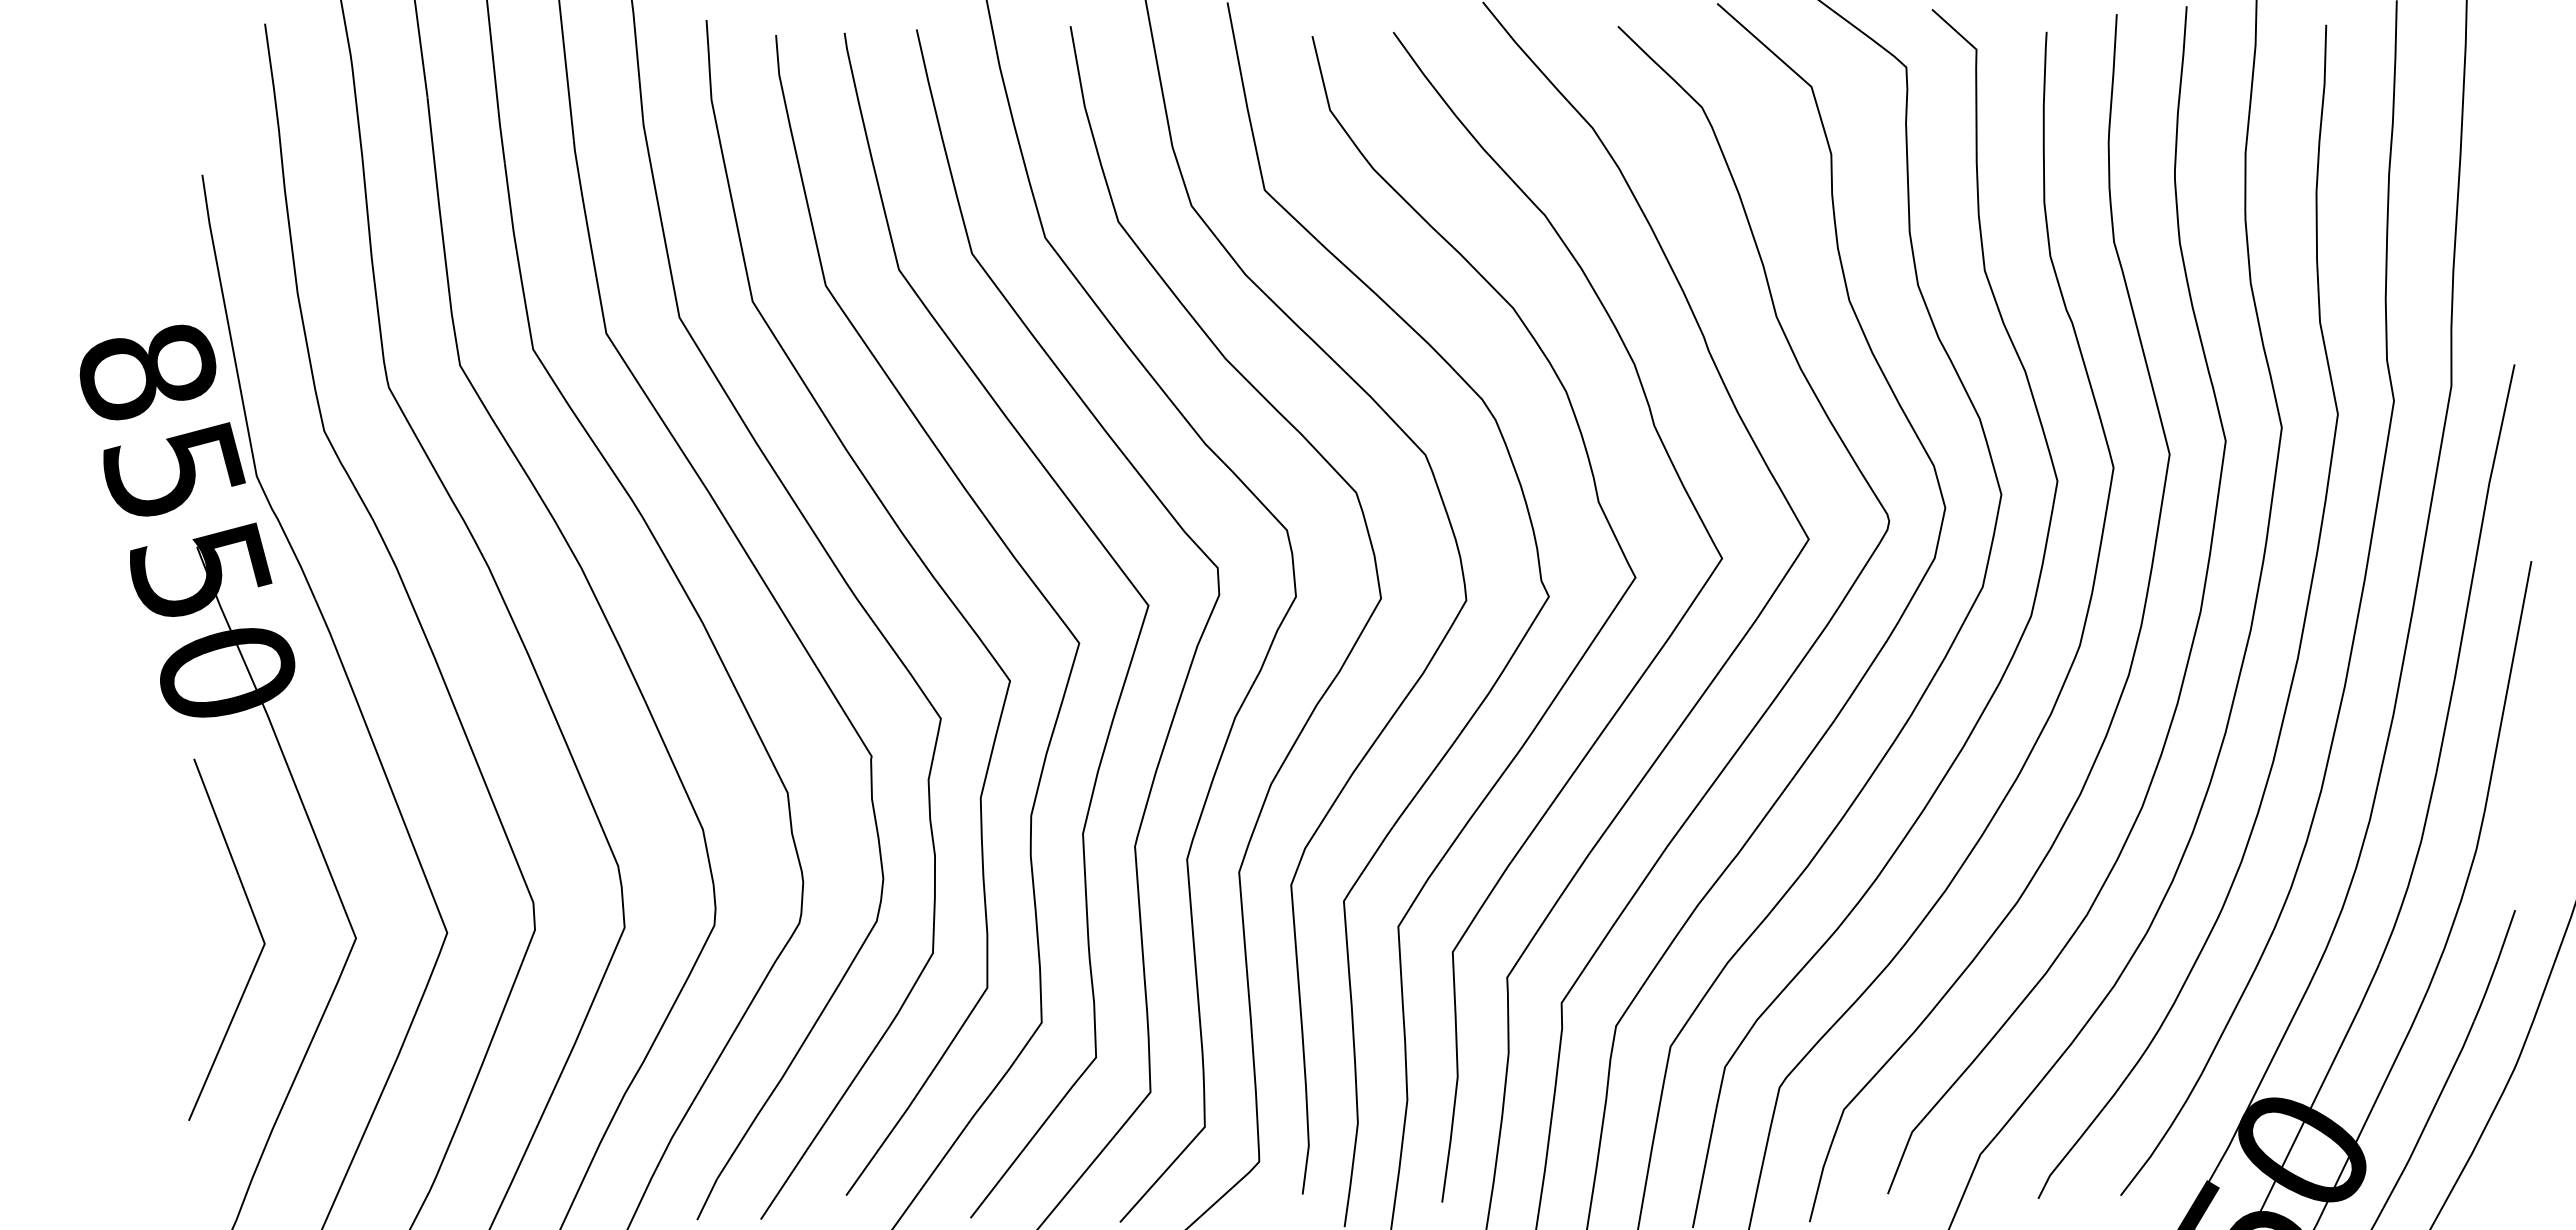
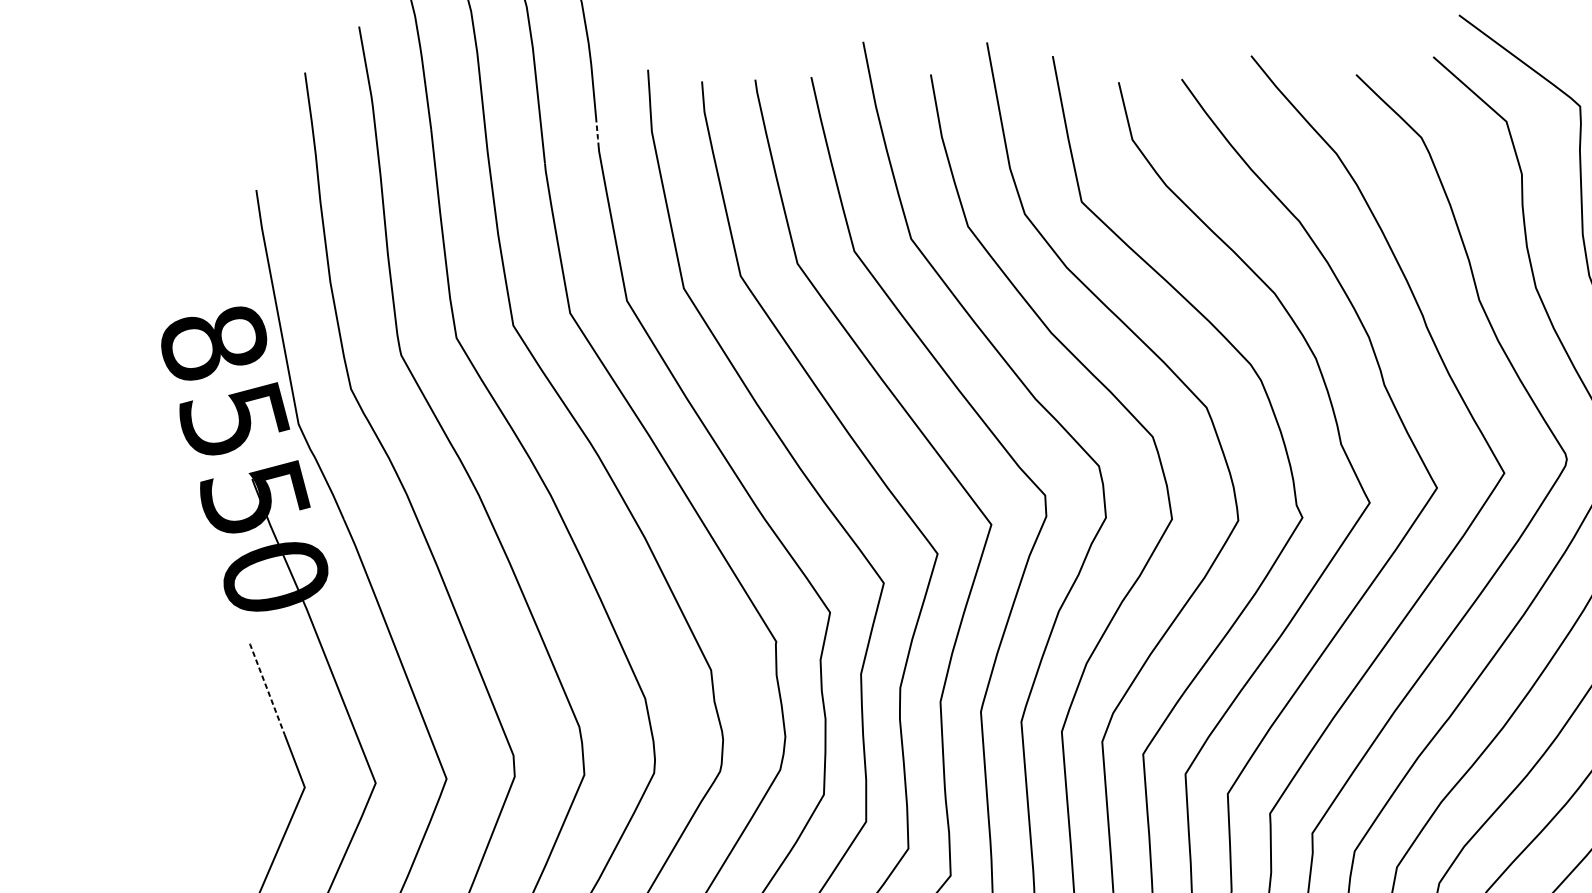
line: (641, 100) -> (597, 132), solid -> dashed
line: (216, 816) -> (267, 688), solid -> dashed

